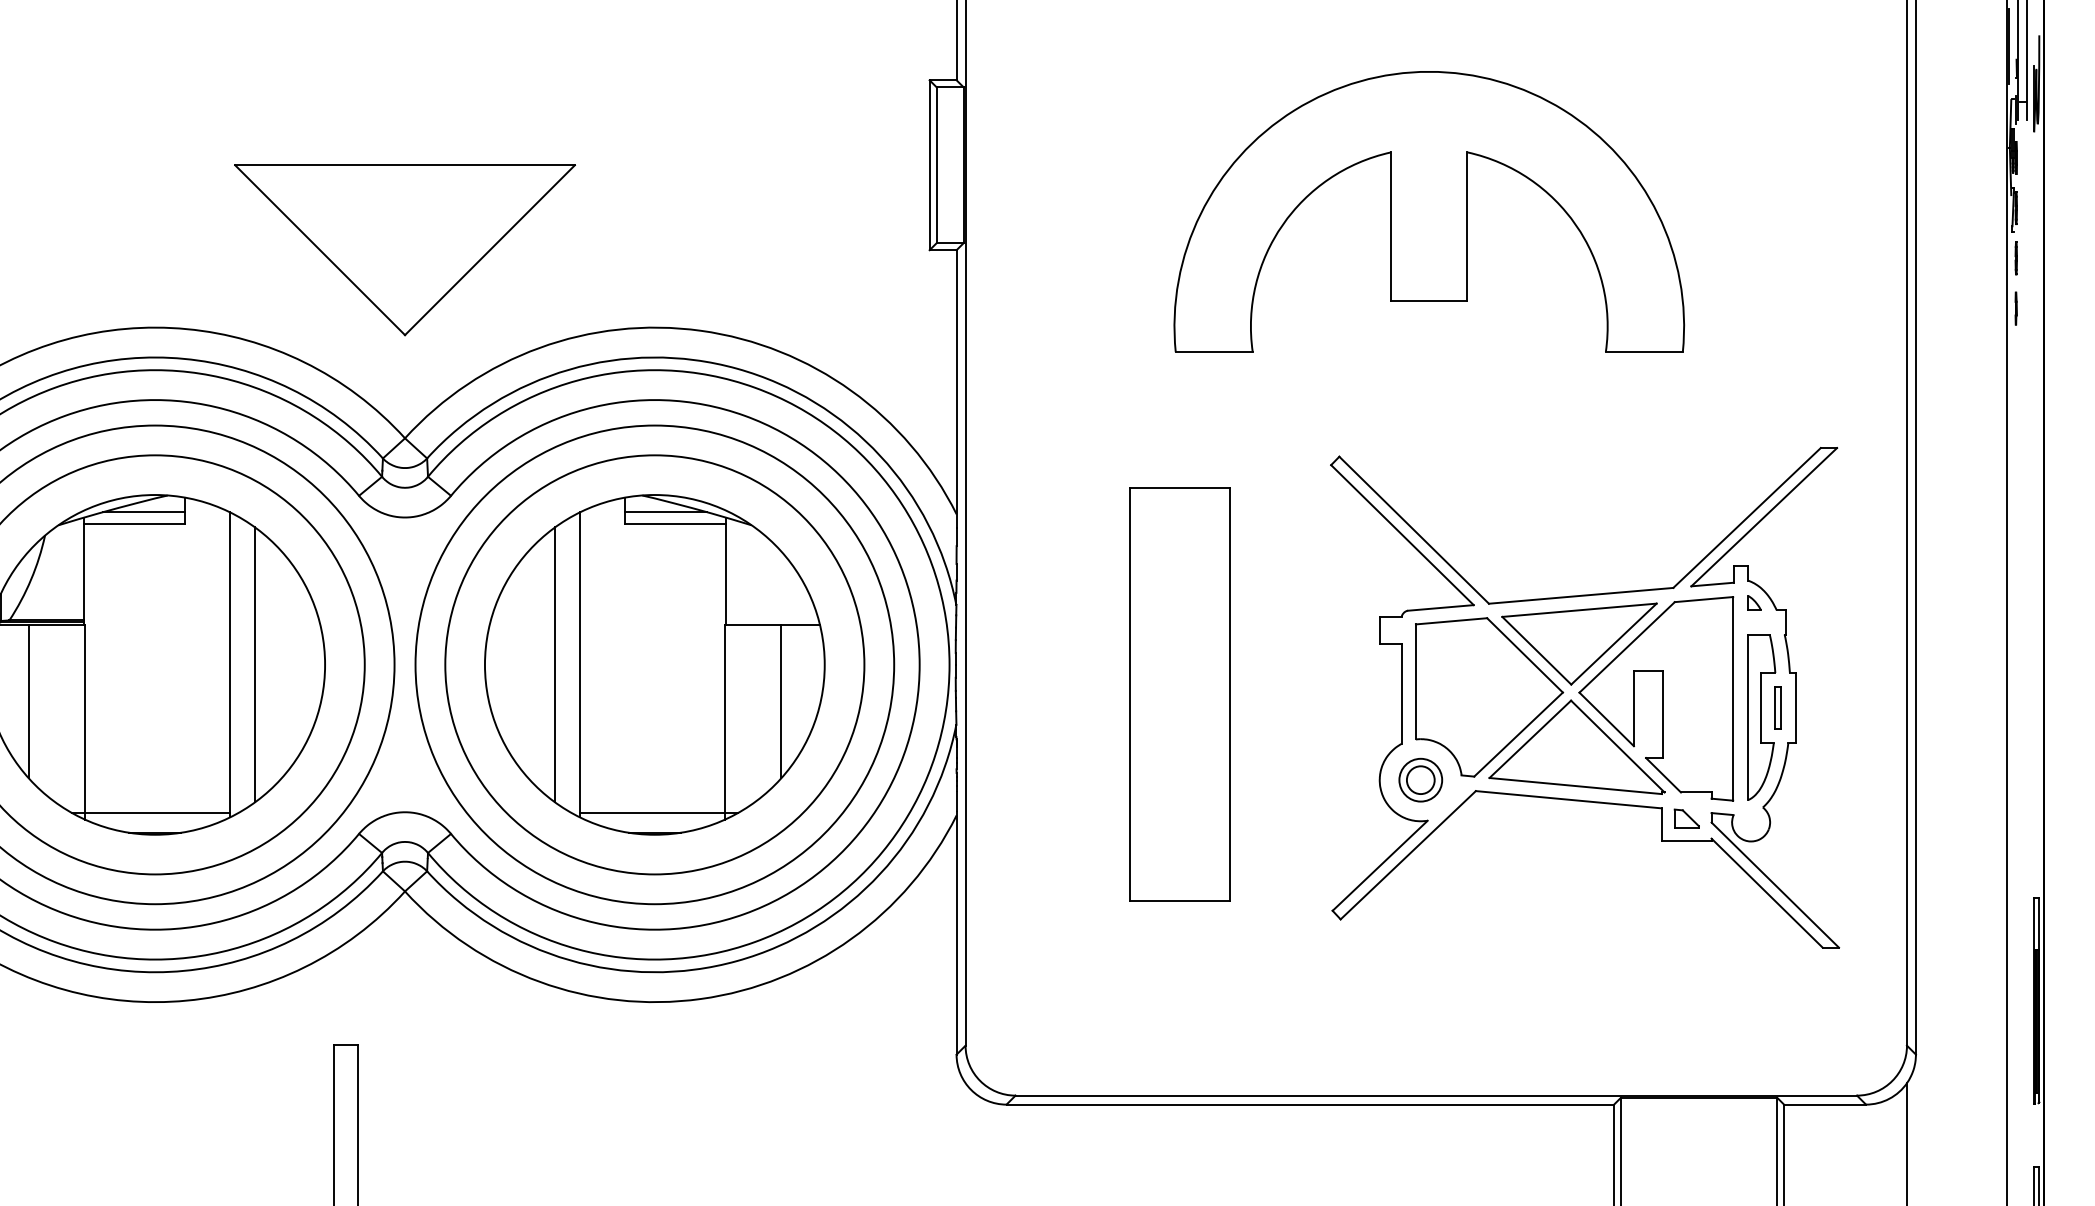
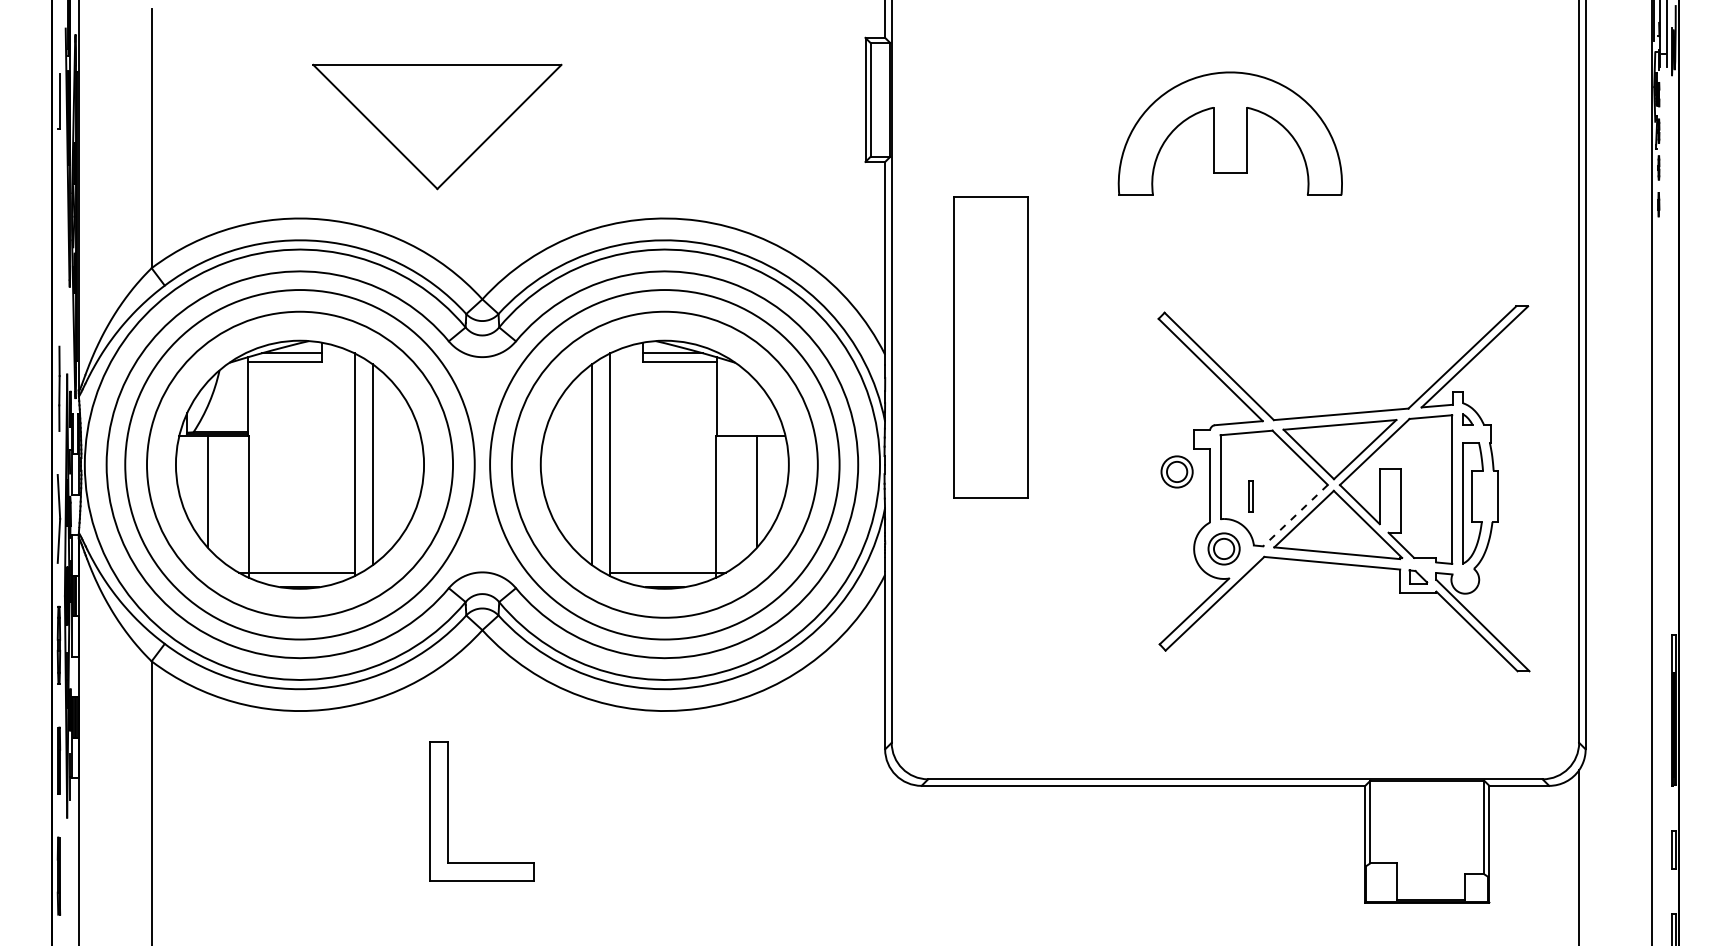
part: (1429, 211) -> (1230, 133), size x0.6
part: (405, 249) -> (437, 126), moved
part: (1355, 674) -> (1176, 471), added
part: (1178, 694) -> (990, 347), moved
part: (1777, 708) -> (1250, 496), moved
line: (1518, 734) -> (1295, 515), solid -> dashed

